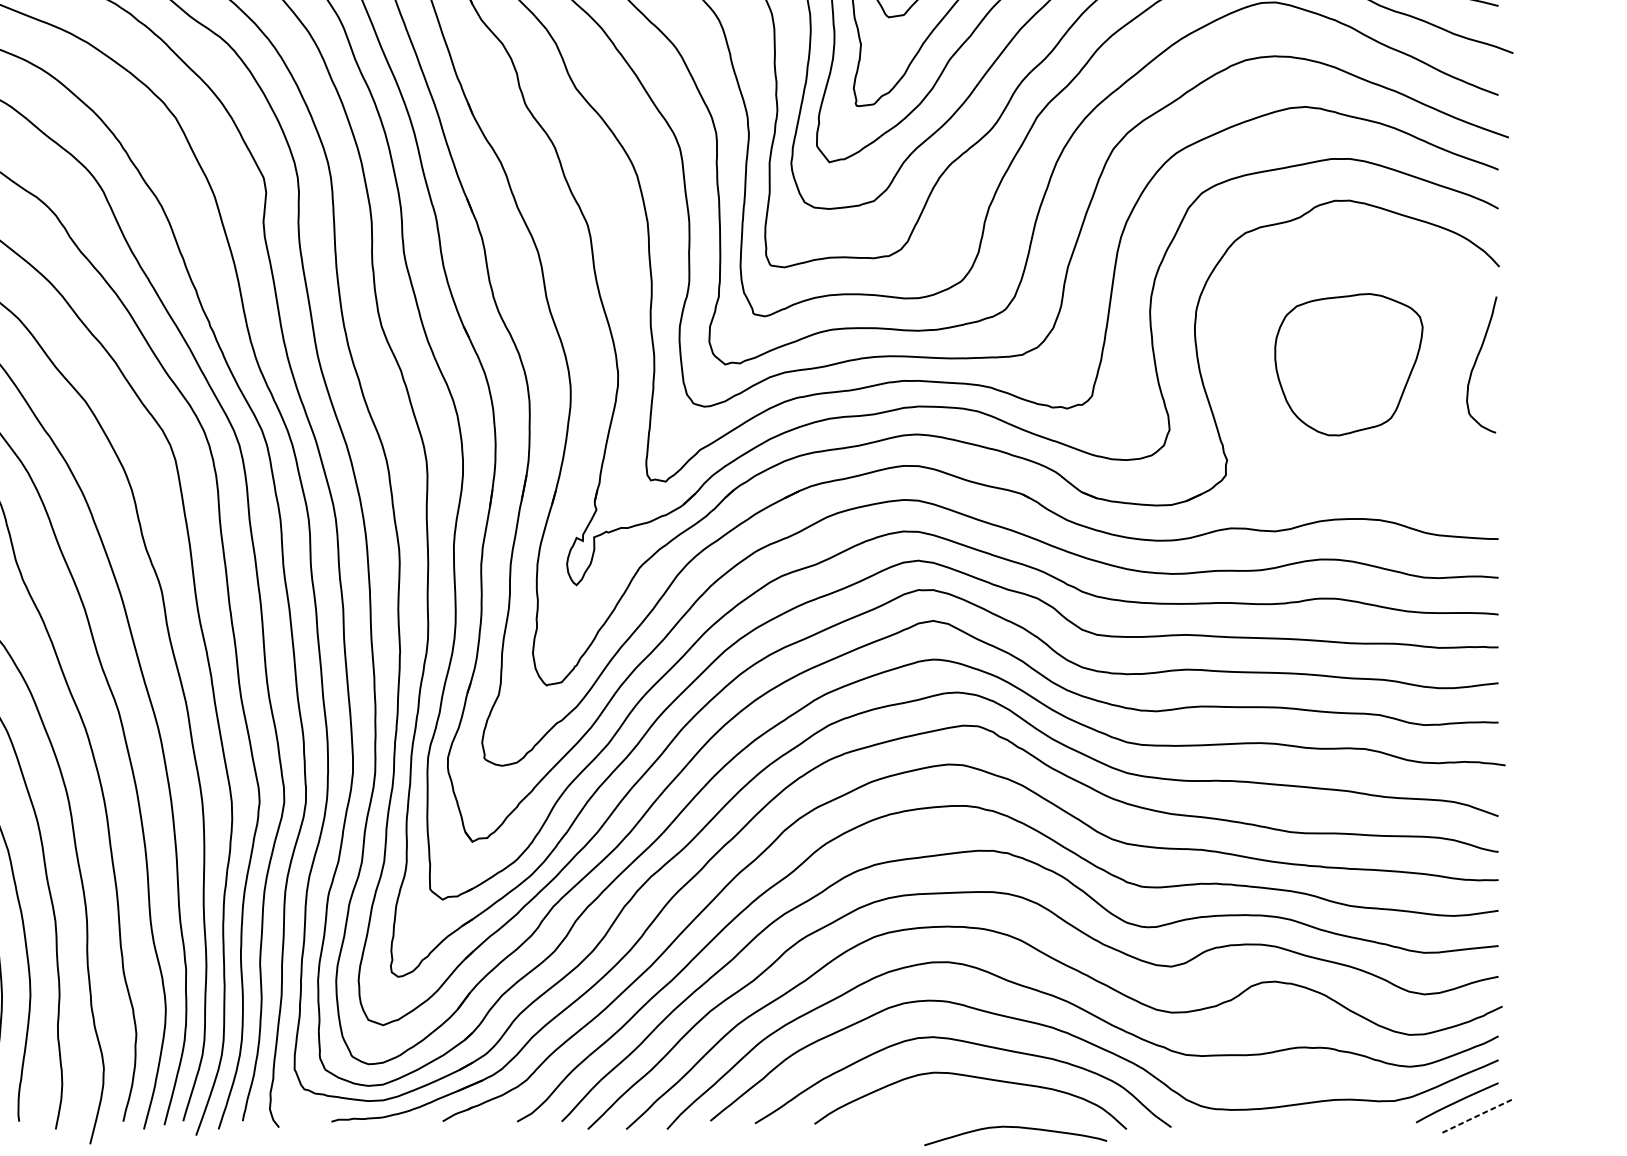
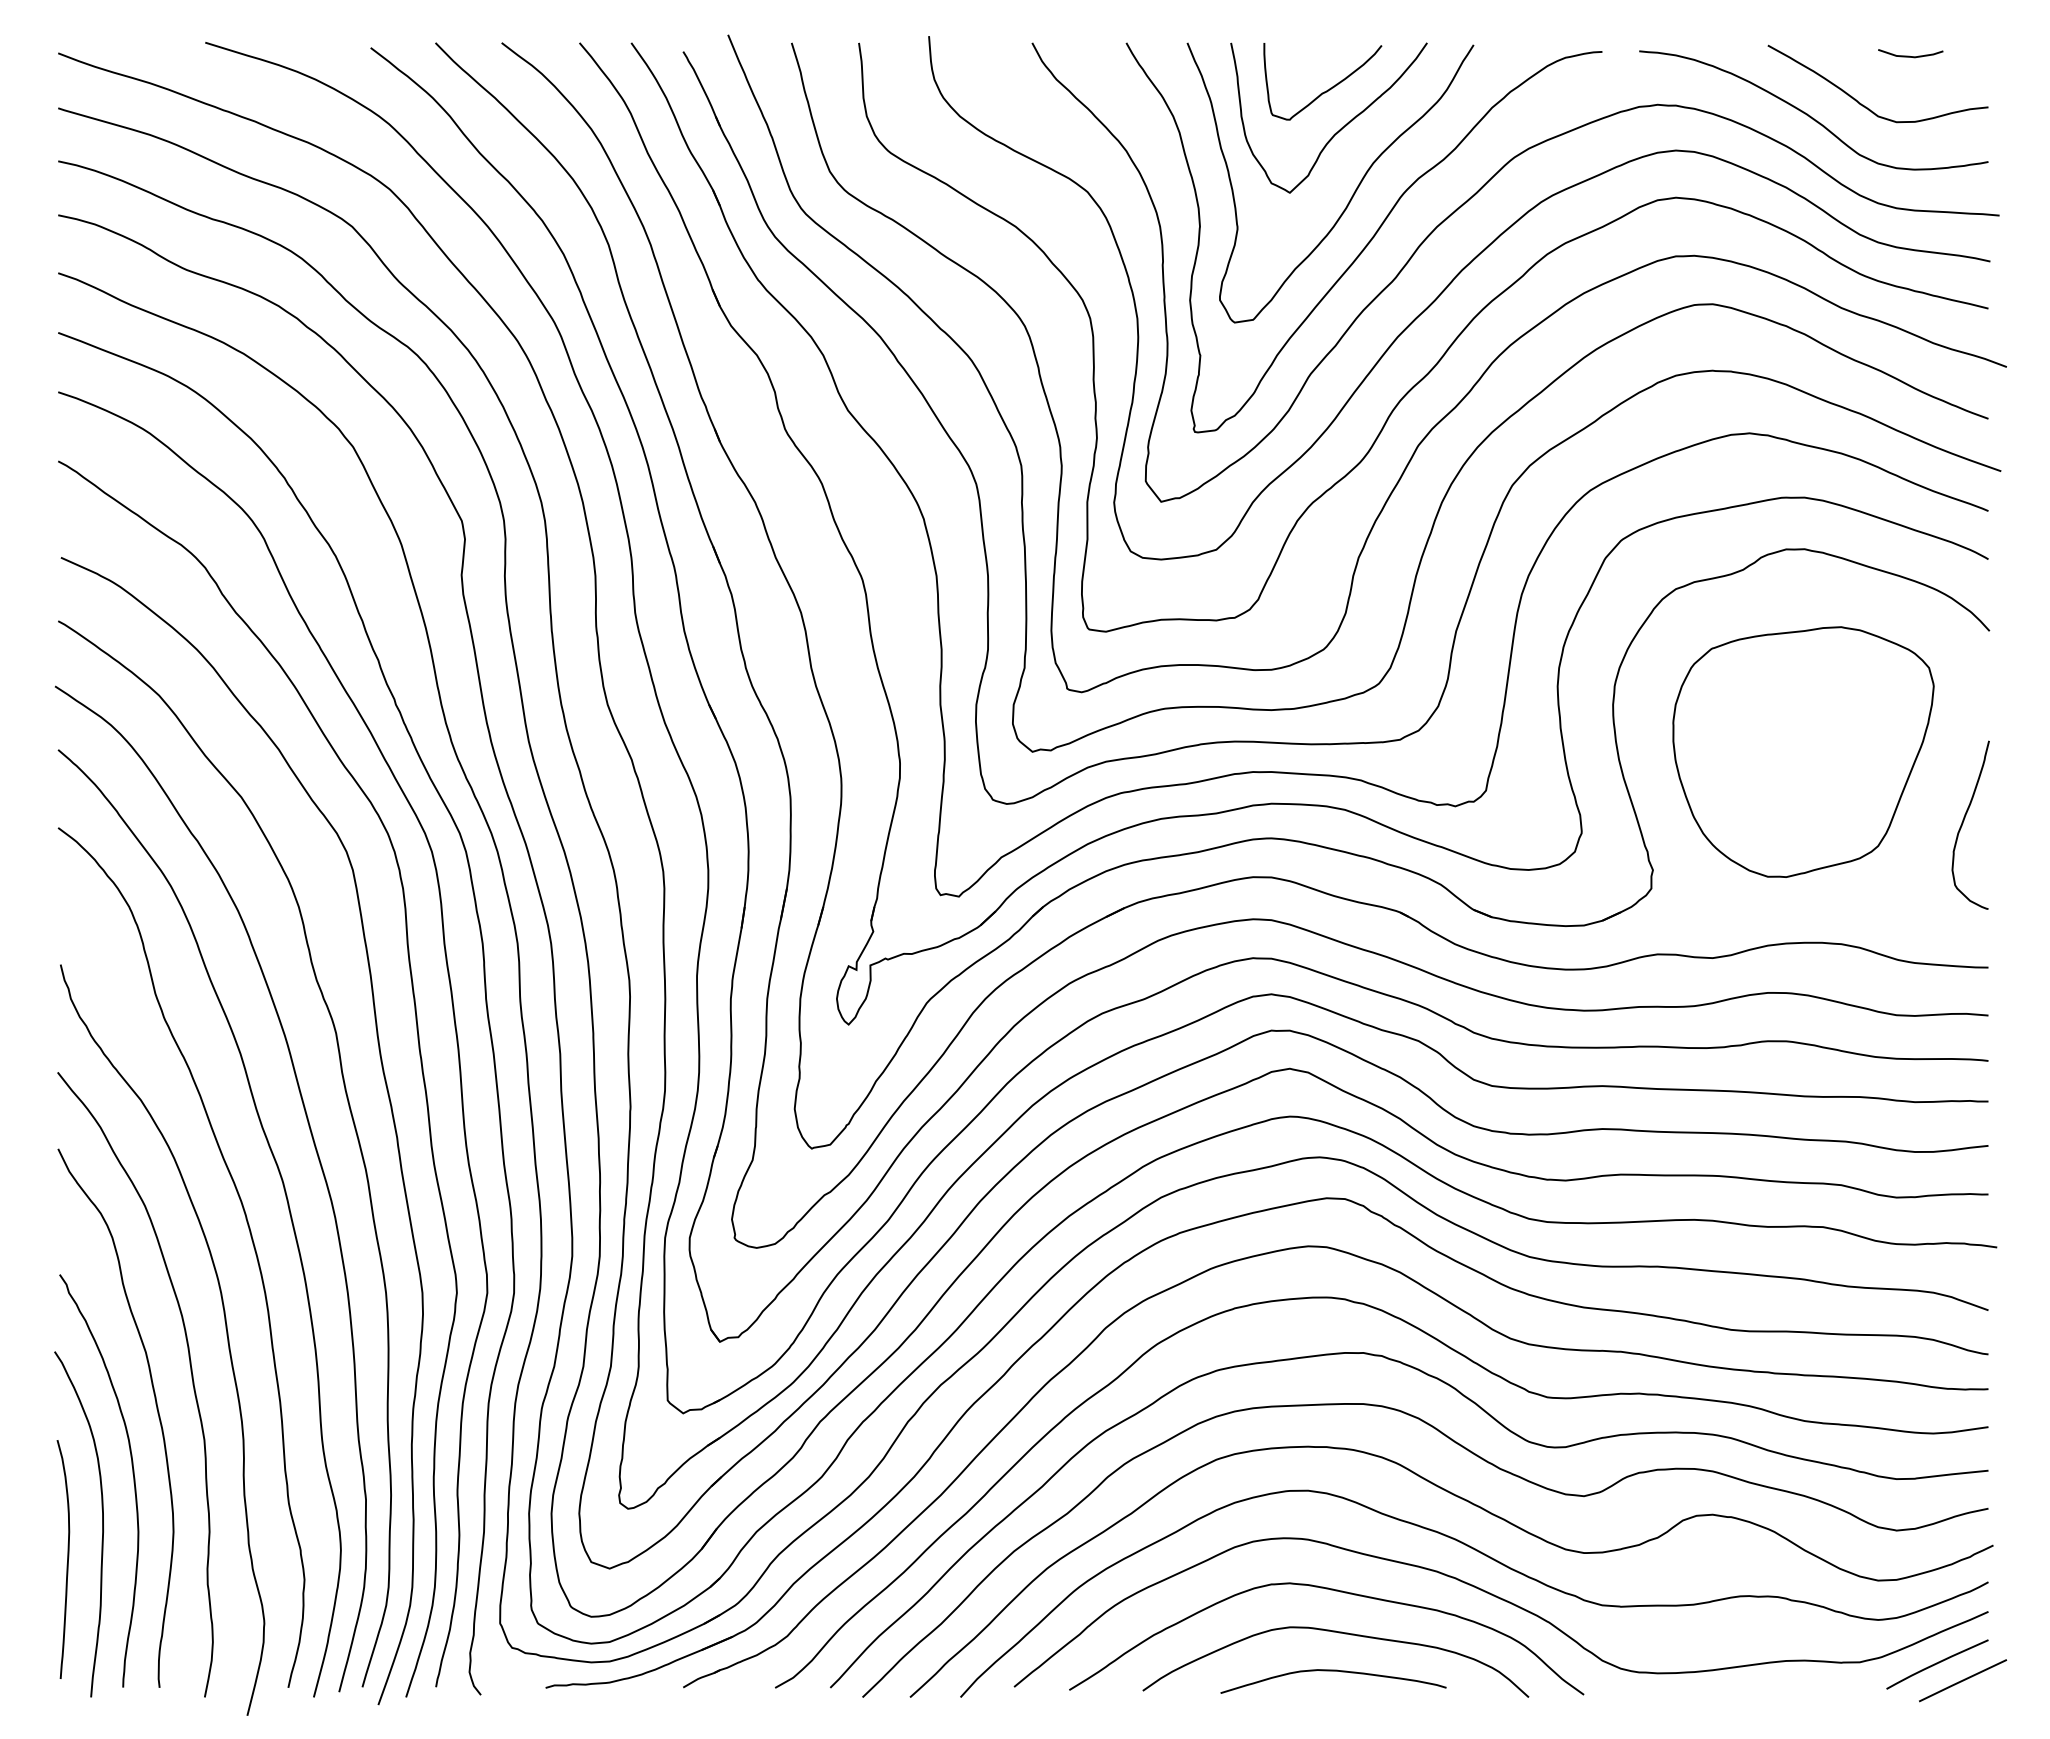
curve: (1475, 363) -> (1963, 823), moved
part: (1348, 364) -> (1803, 751), size x1.43
line: (1477, 1115) -> (1962, 1680), dashed -> solid
curve: (1015, 1127) -> (1333, 1671), moved

